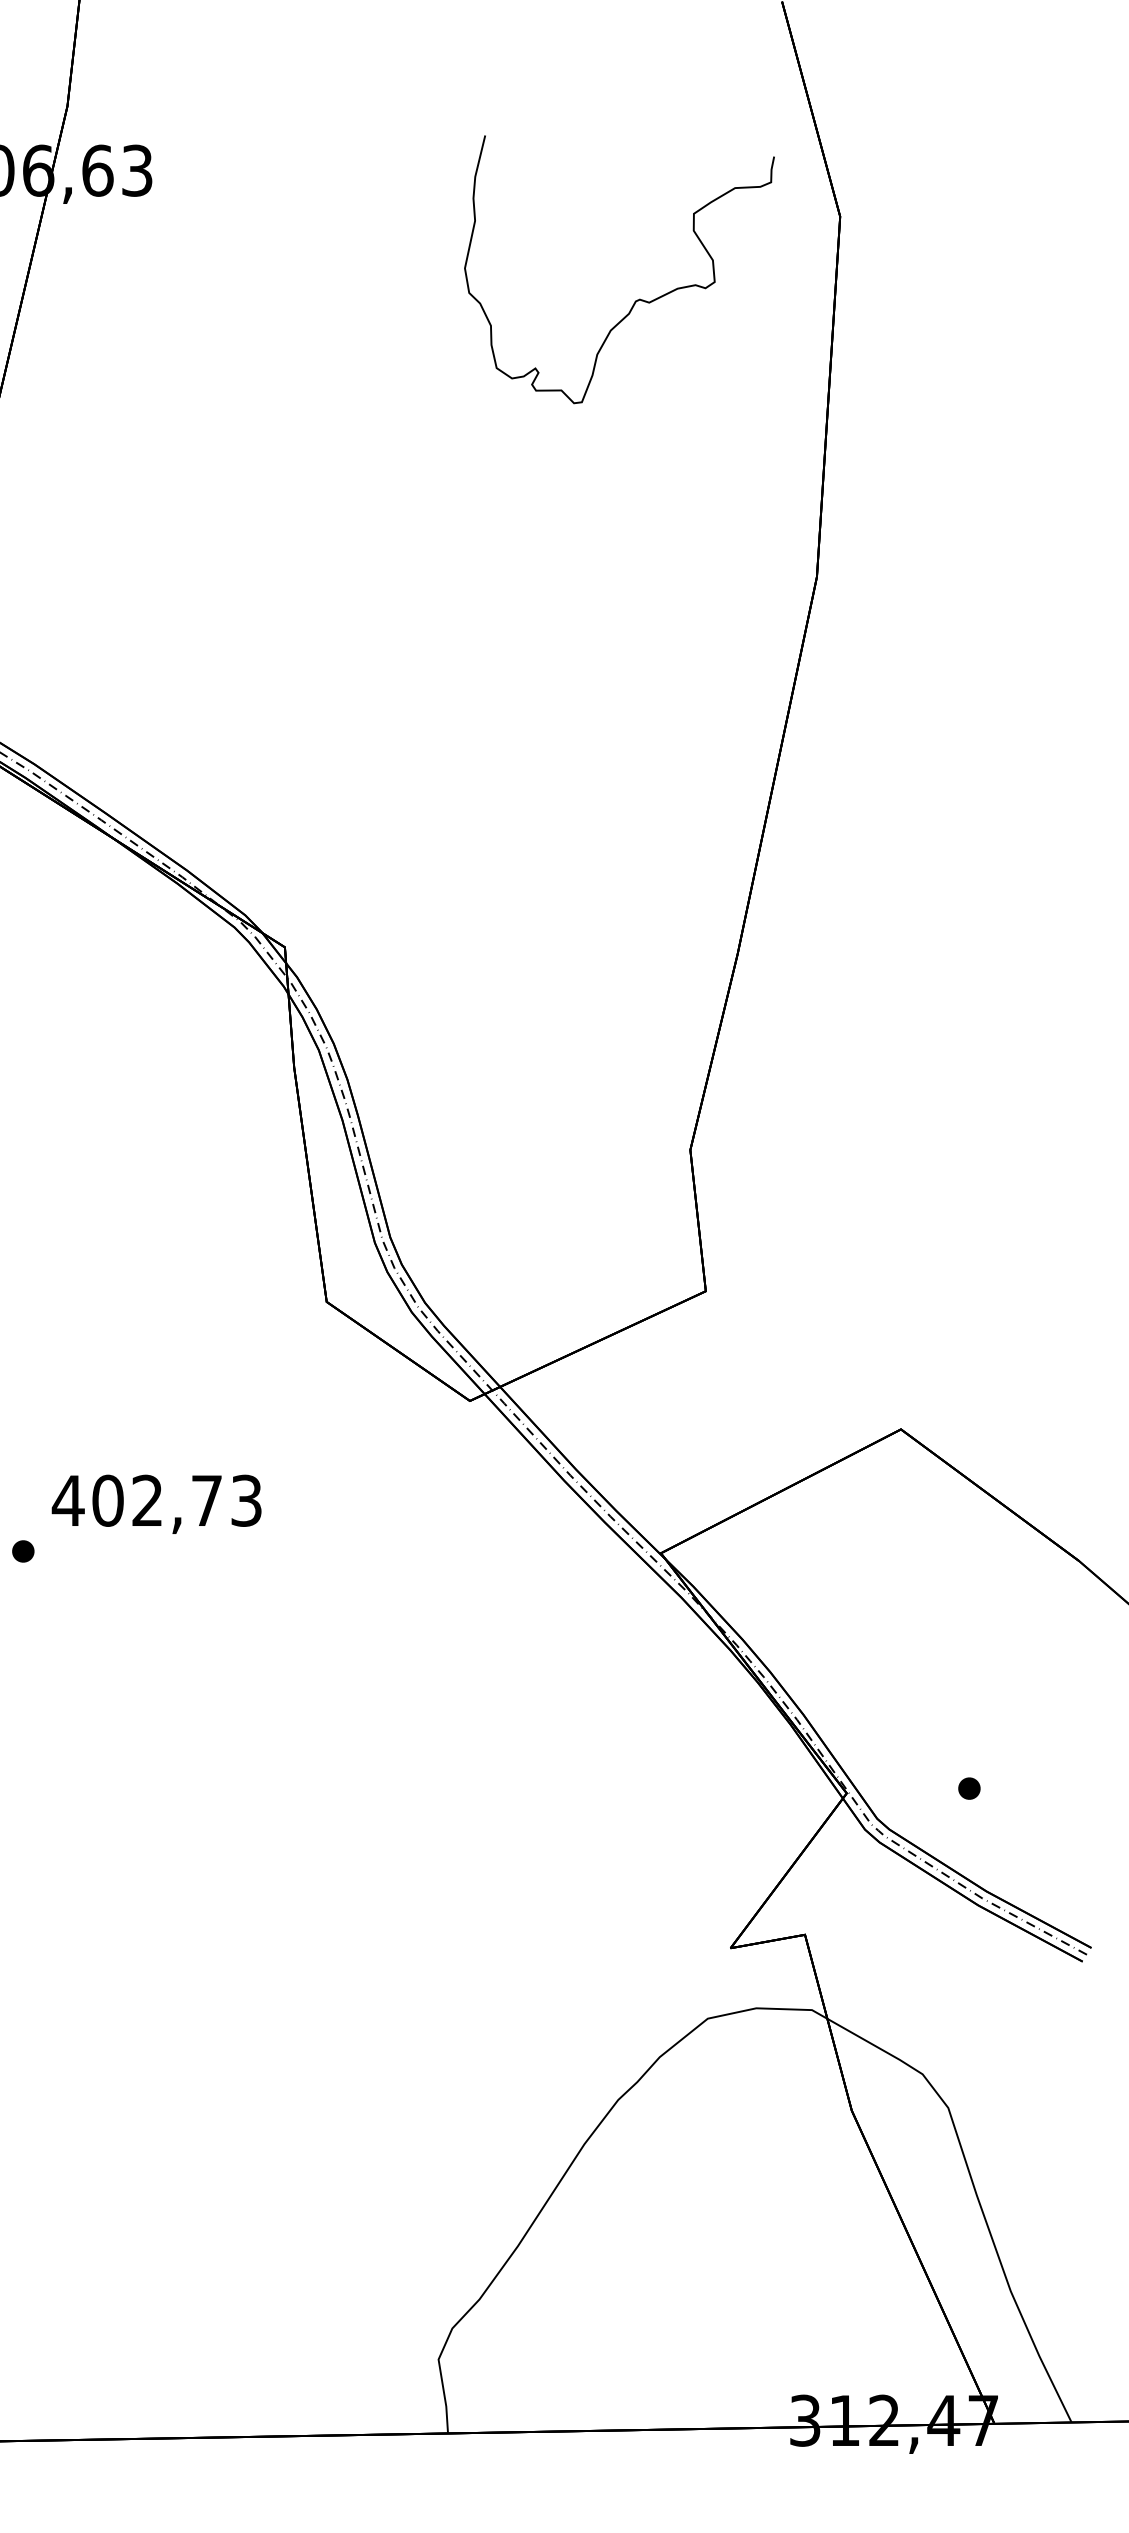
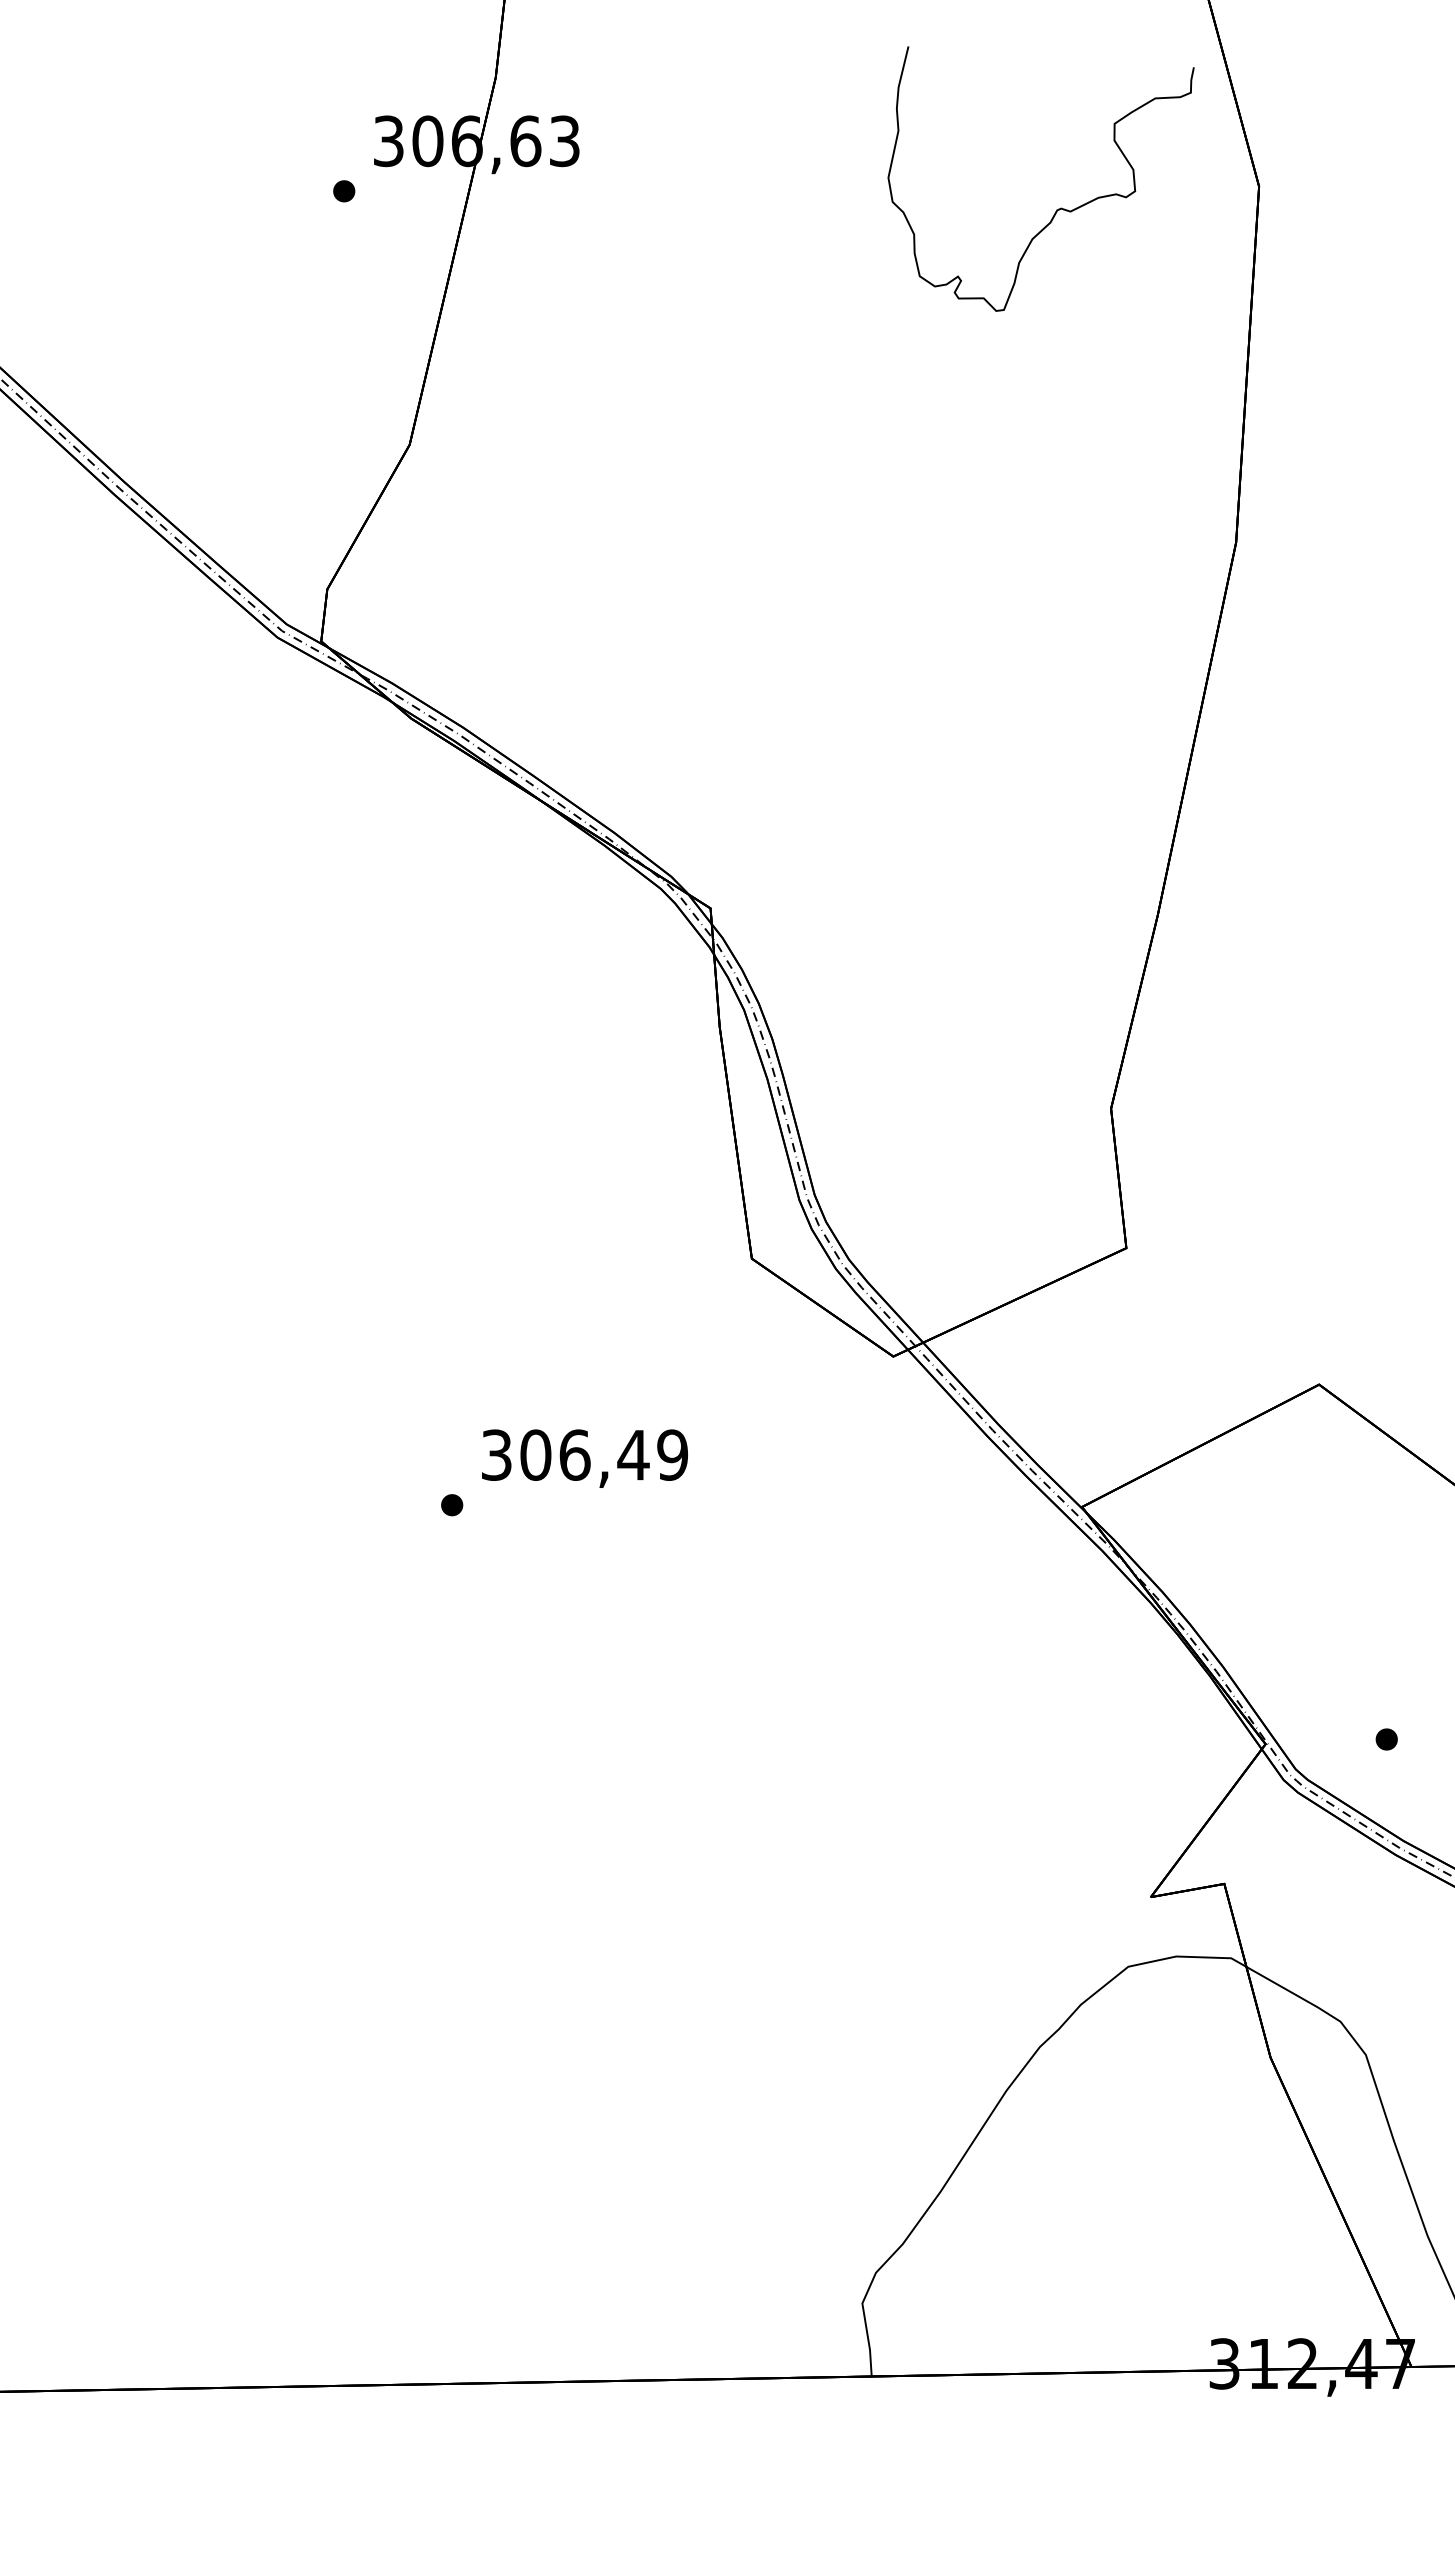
curve: (635, 300) -> (1056, 209), moved
text: (157, 1500) -> (584, 1454), 402,73 -> 306,49

